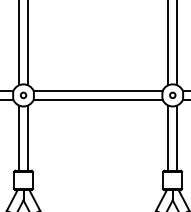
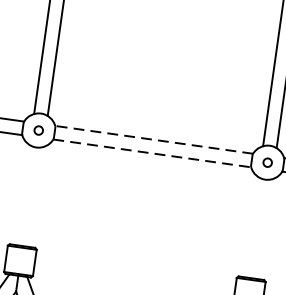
line: (97, 91) -> (153, 140), solid -> dashed
line: (98, 99) -> (152, 152), solid -> dashed
line: (19, 137) -> (23, 194), removed
line: (27, 137) -> (35, 195), removed
line: (168, 137) -> (252, 226), removed
line: (177, 137) -> (265, 228), removed

